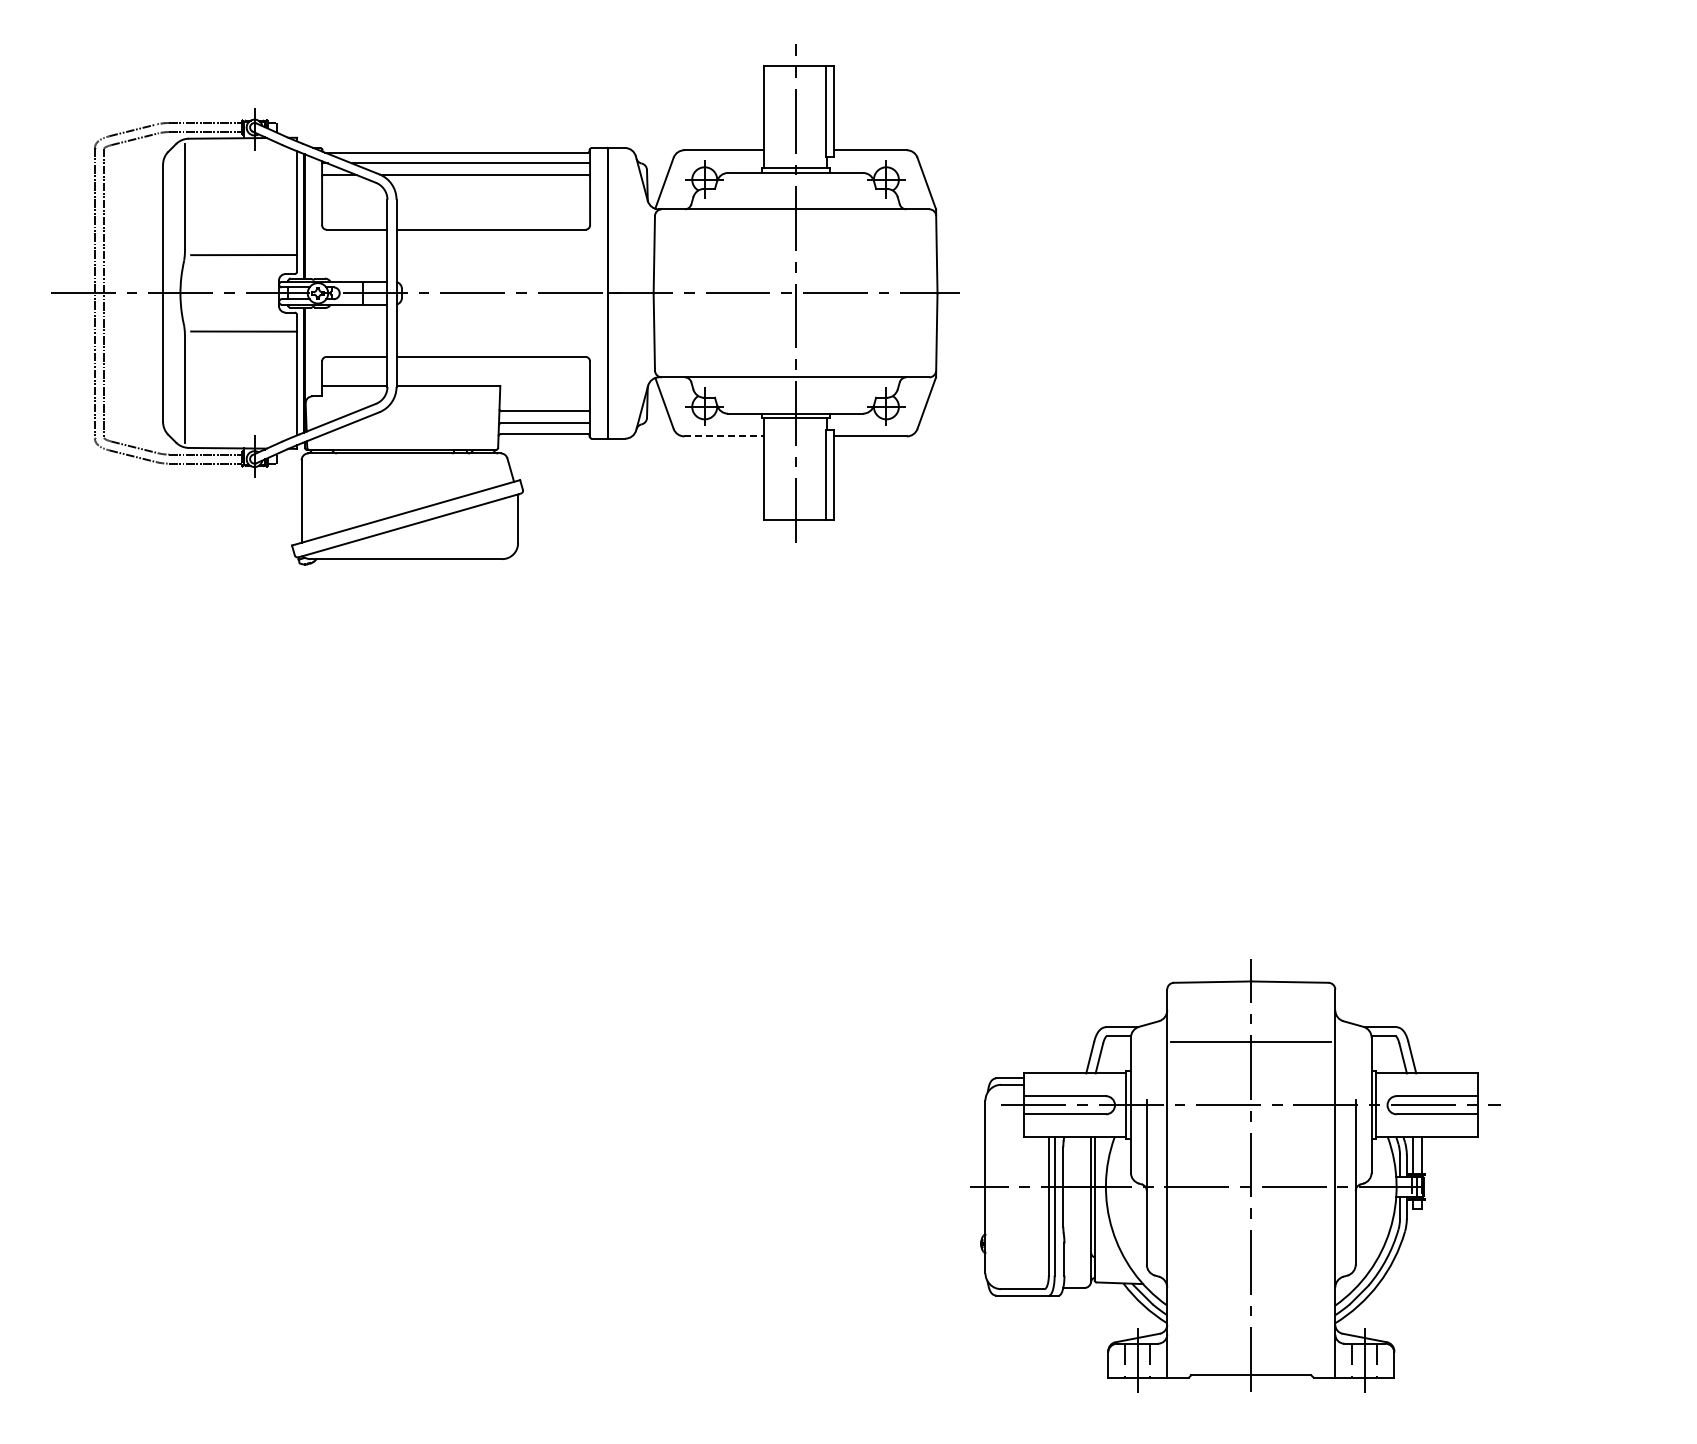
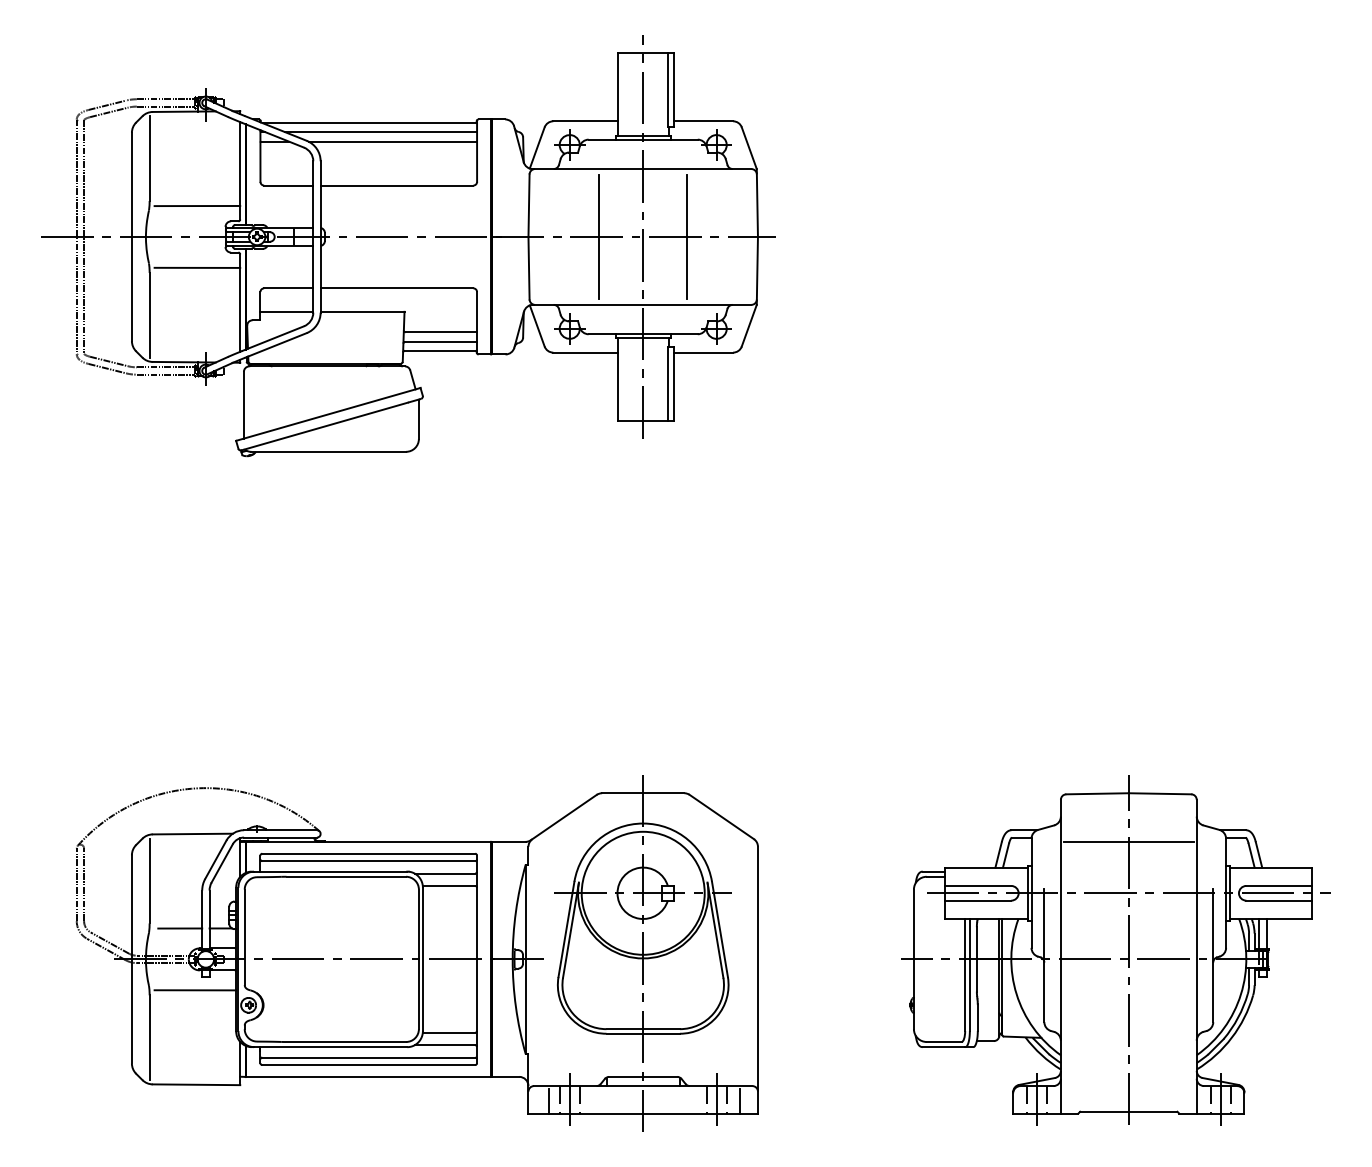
line: (741, 293) -> (599, 237), added
line: (850, 293) -> (687, 237), added
line: (724, 436) -> (585, 352), dashed -> solid
part: (1235, 1175) -> (1116, 950), moved
part: (516, 1179) -> (417, 953), added

